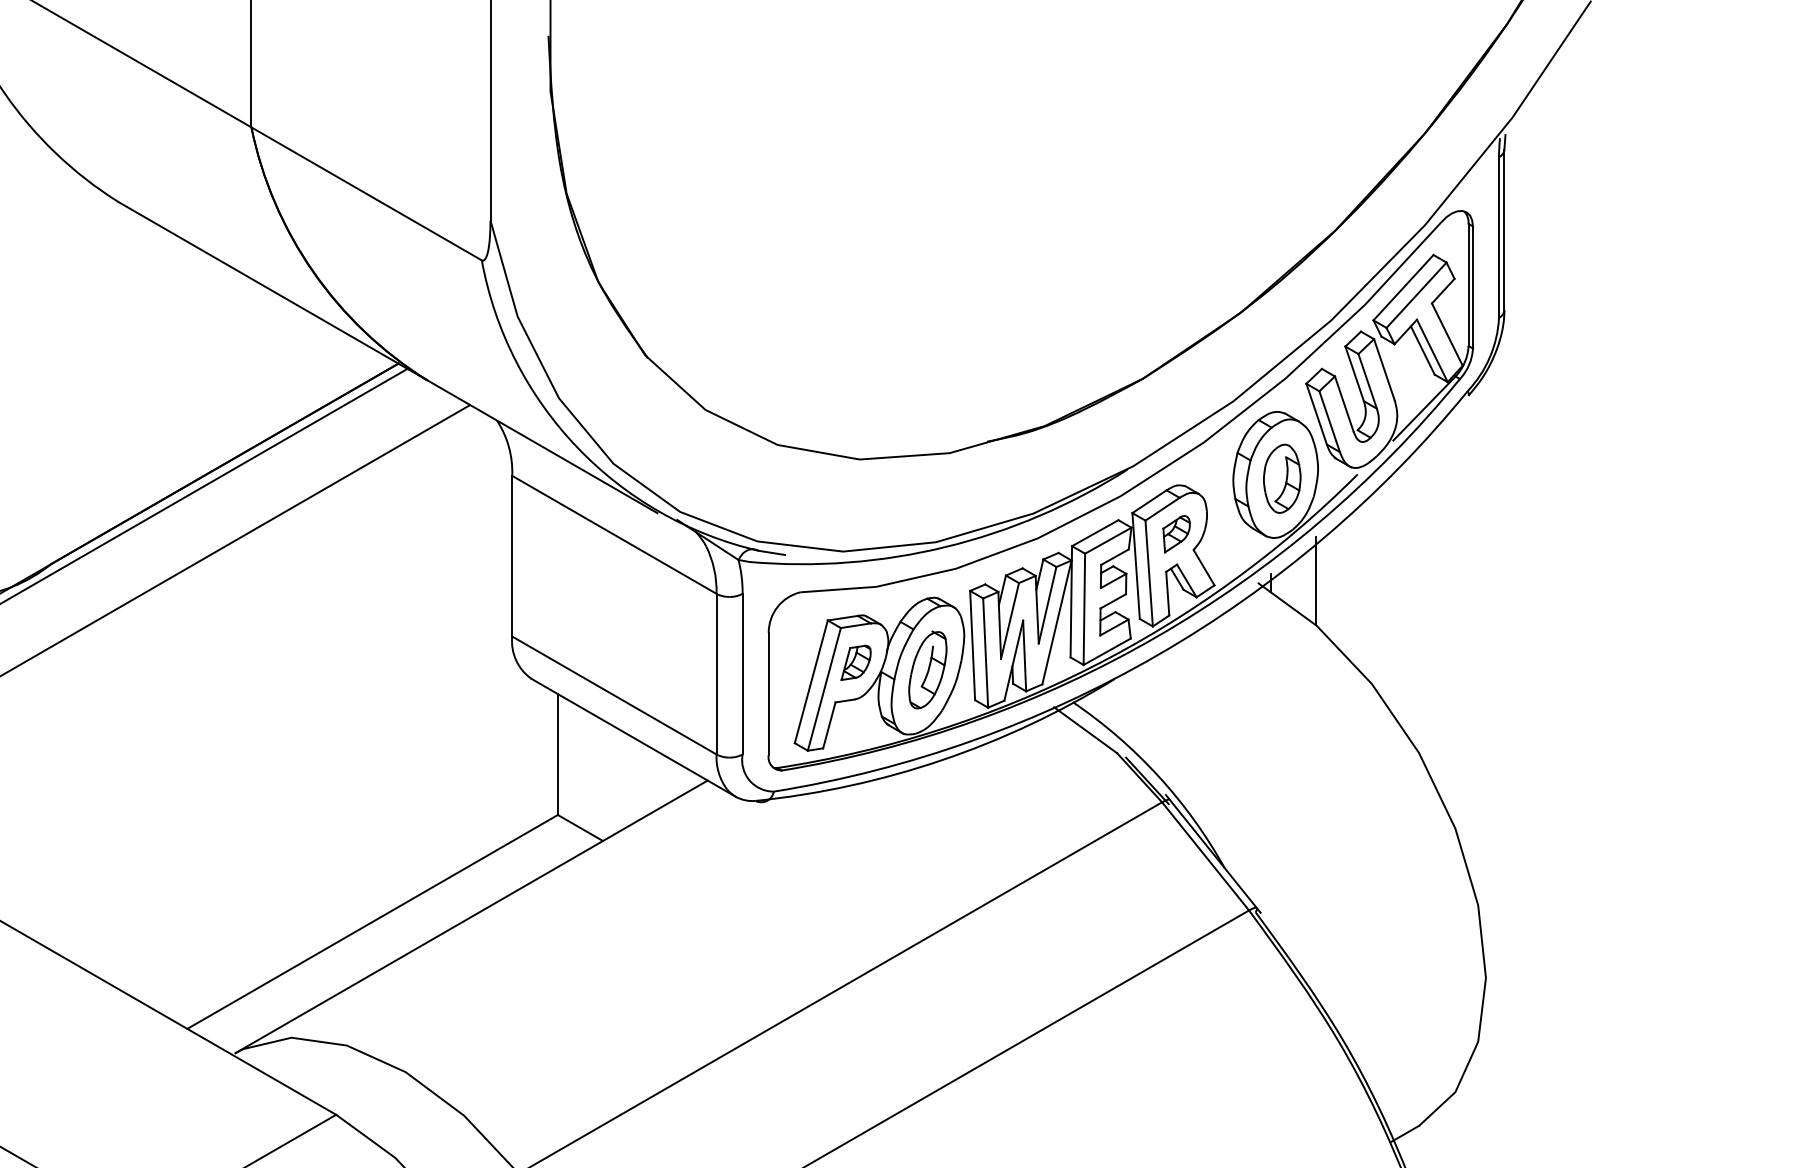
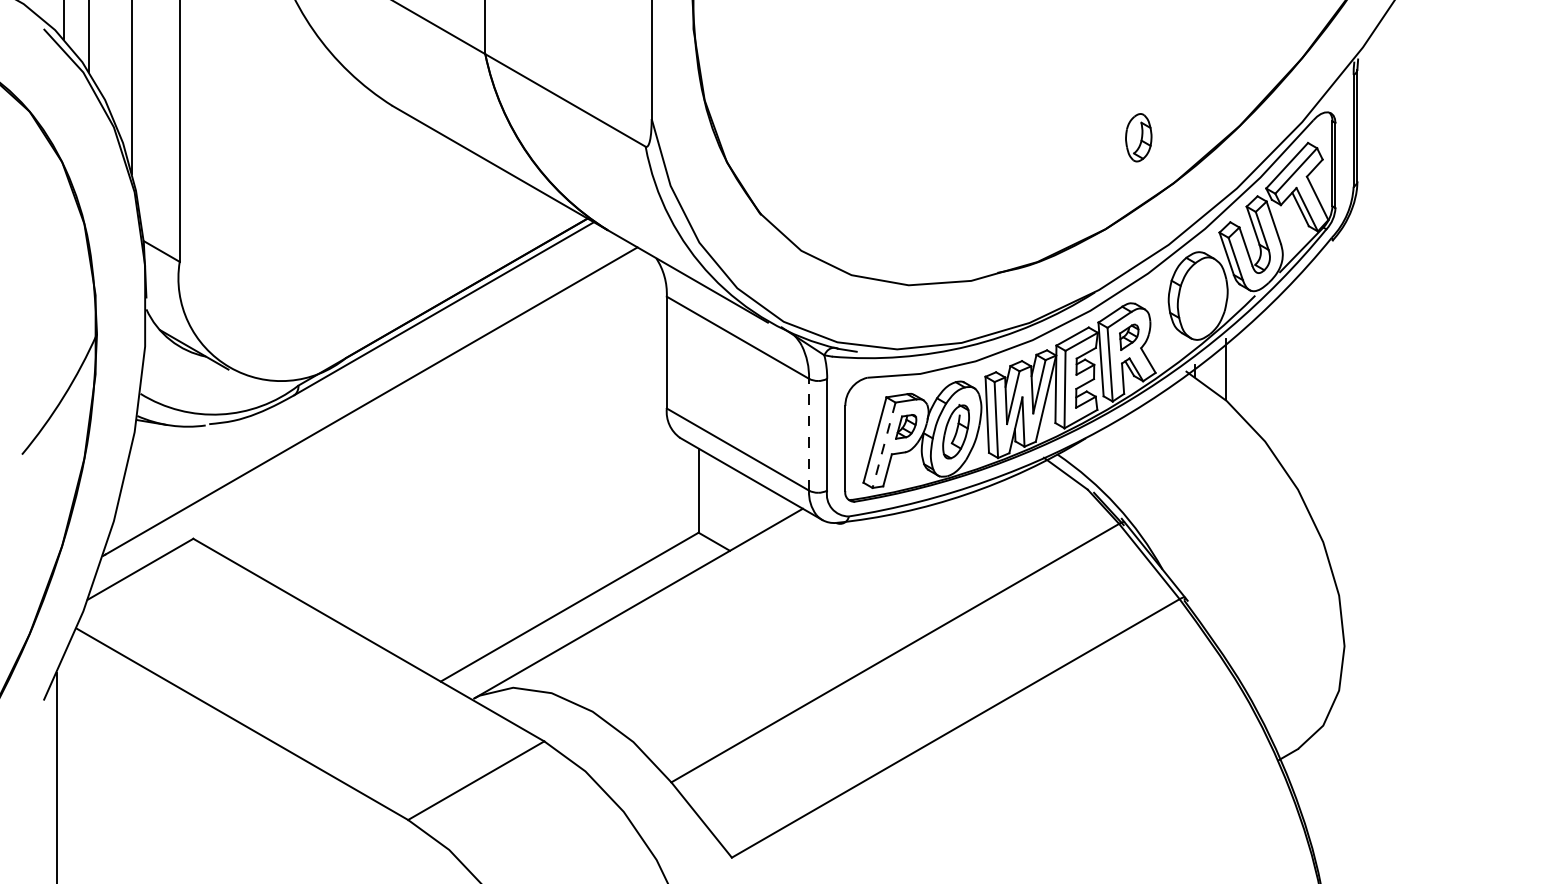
part: (1281, 478) -> (1138, 137), moved
line: (717, 673) -> (809, 434), solid -> dashed
line: (823, 689) -> (883, 445), solid -> dashed

